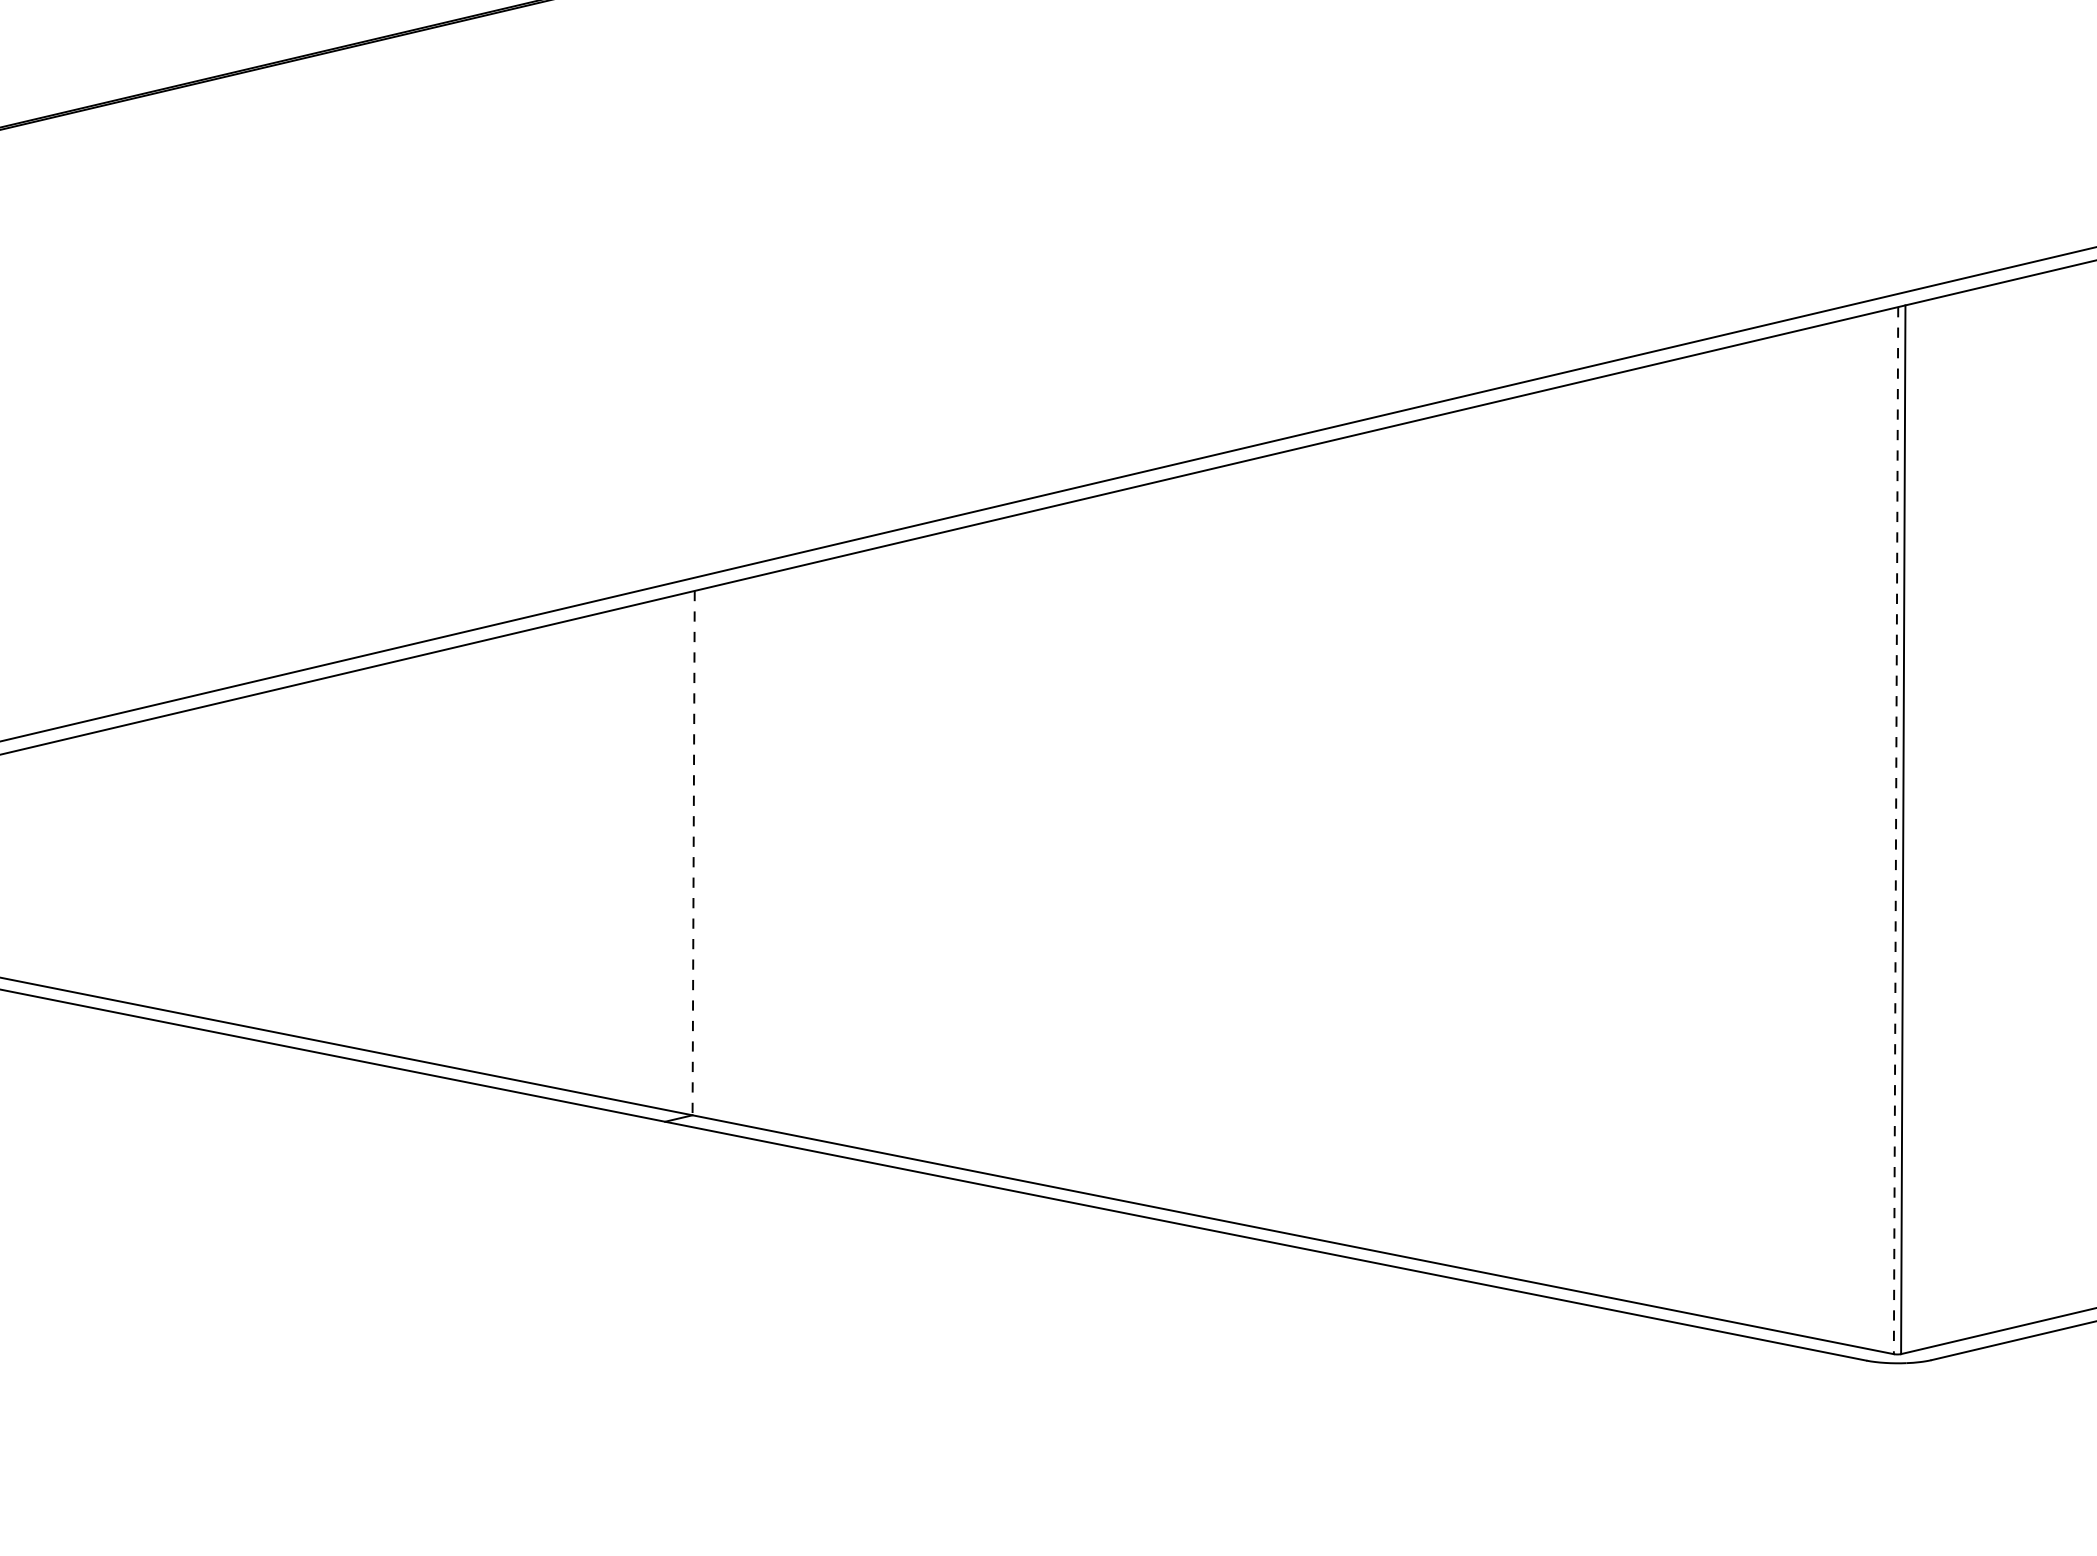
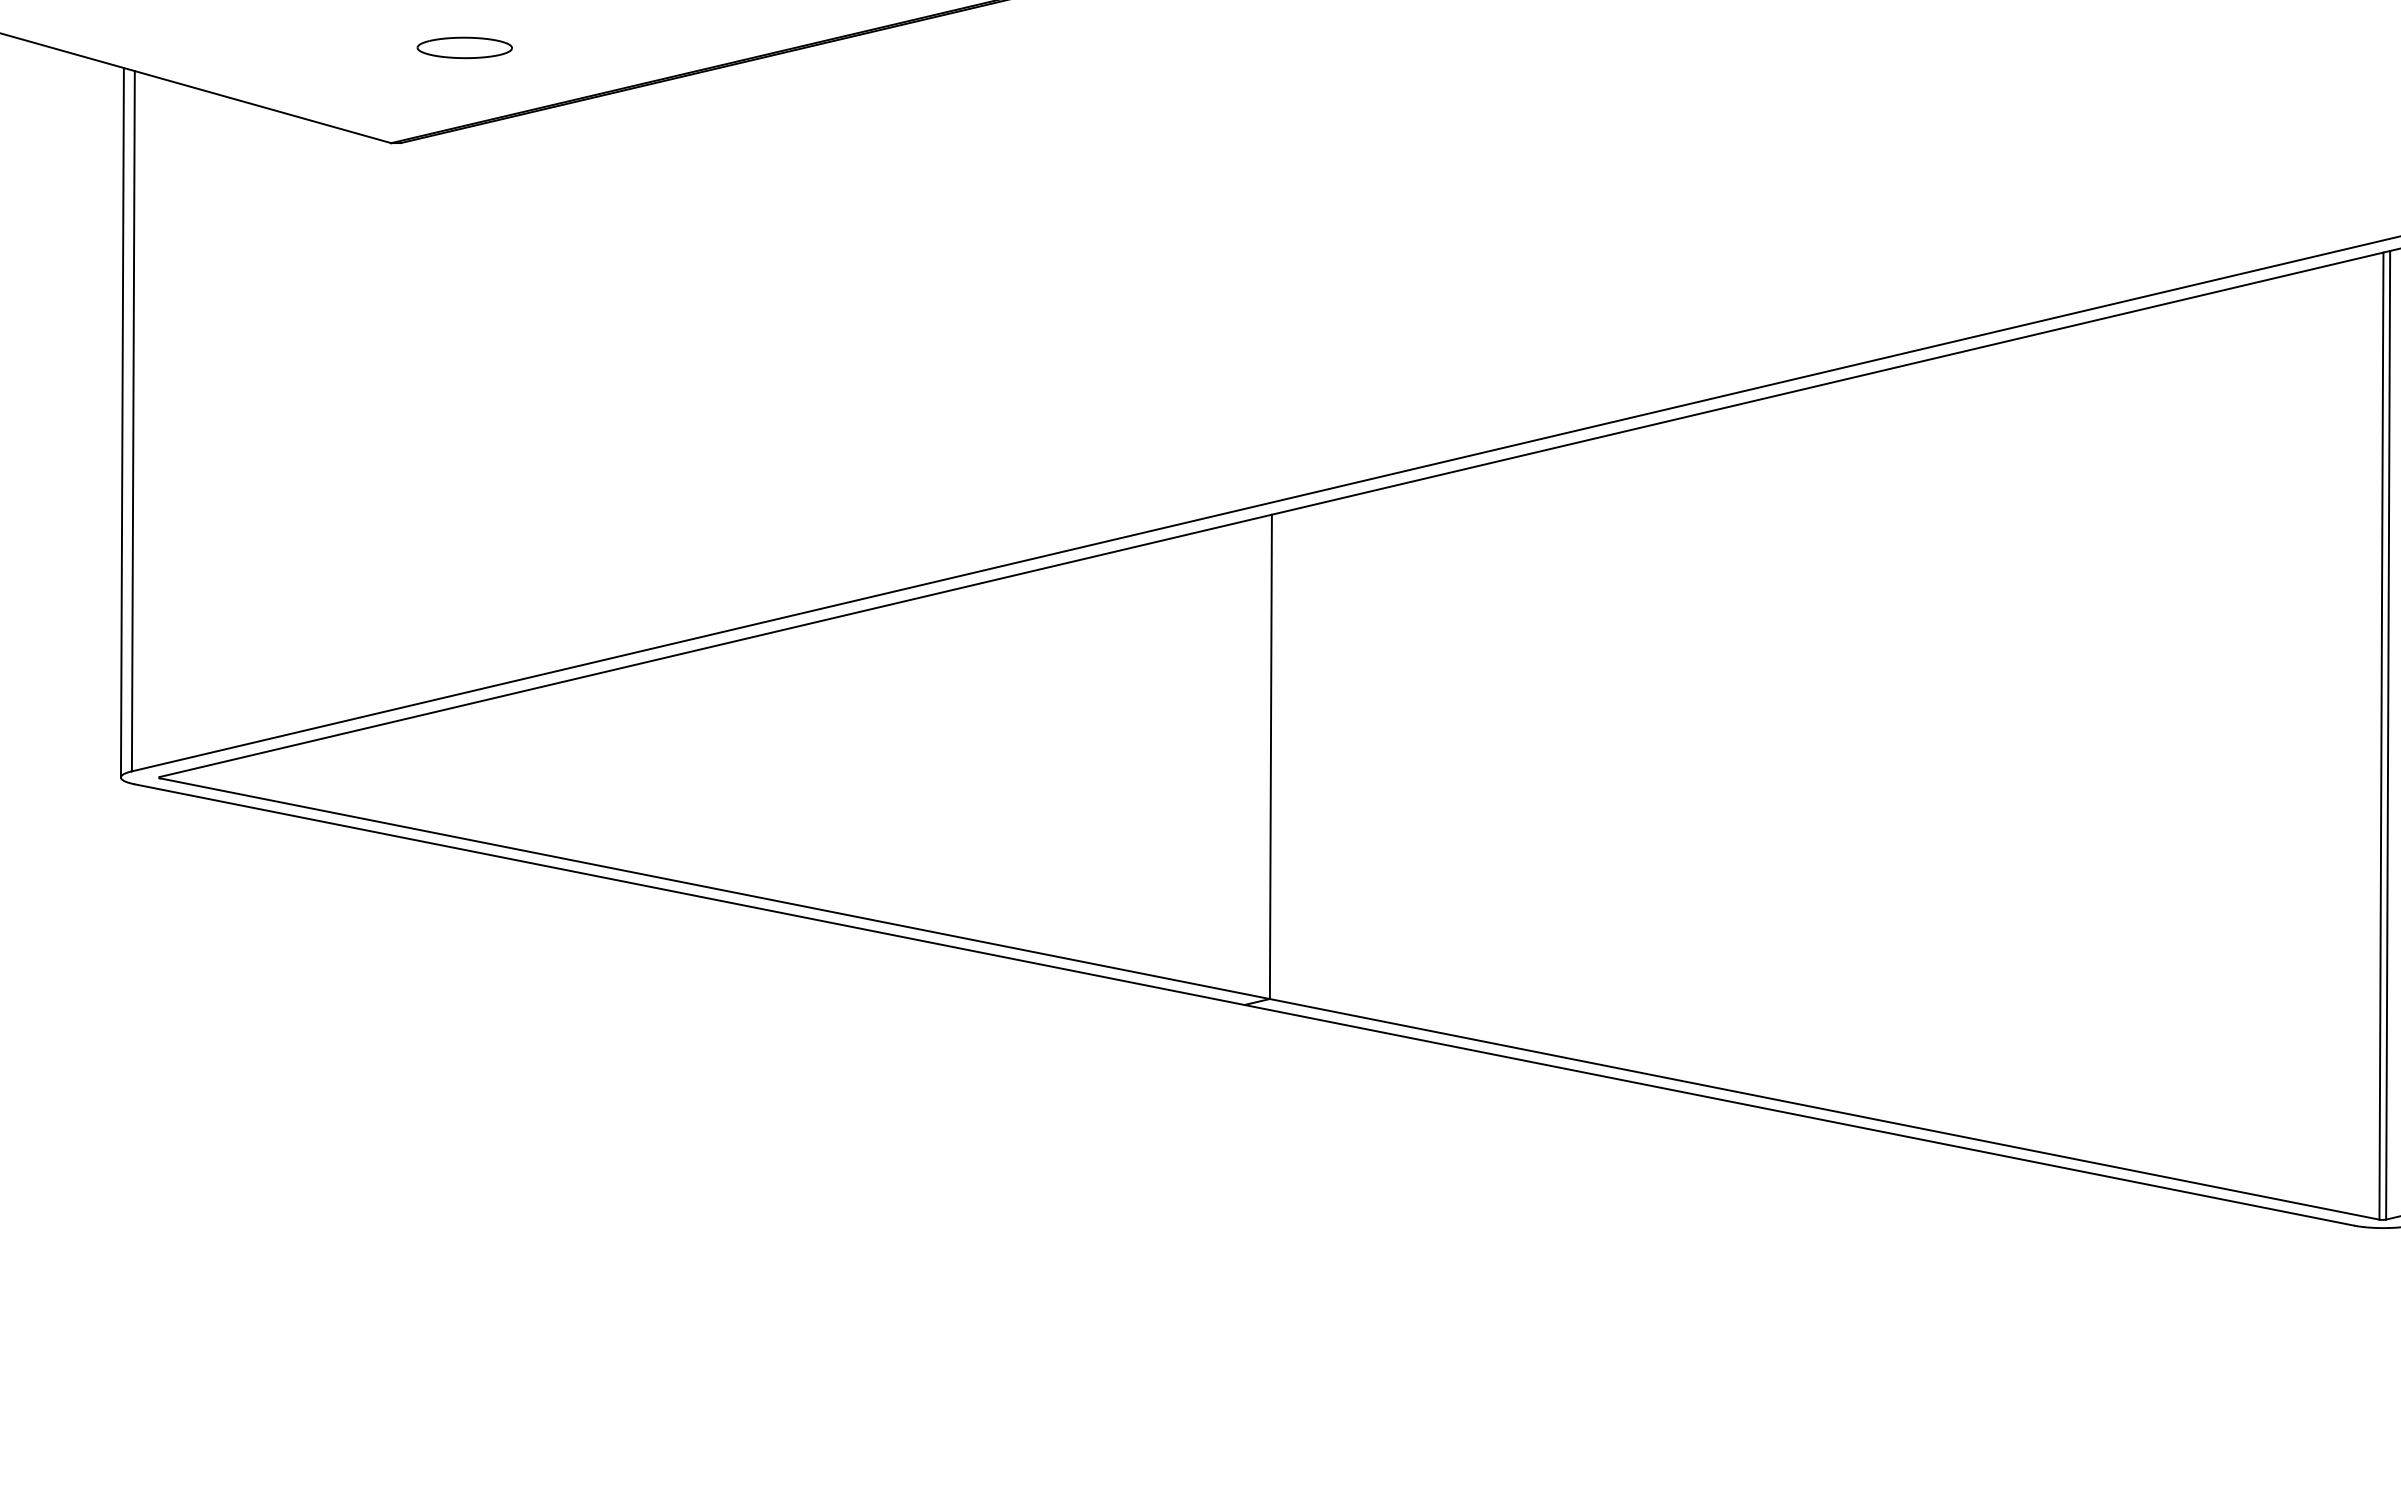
line: (1896, 831) -> (2381, 736), dashed -> solid
line: (693, 853) -> (1270, 757), dashed -> solid

